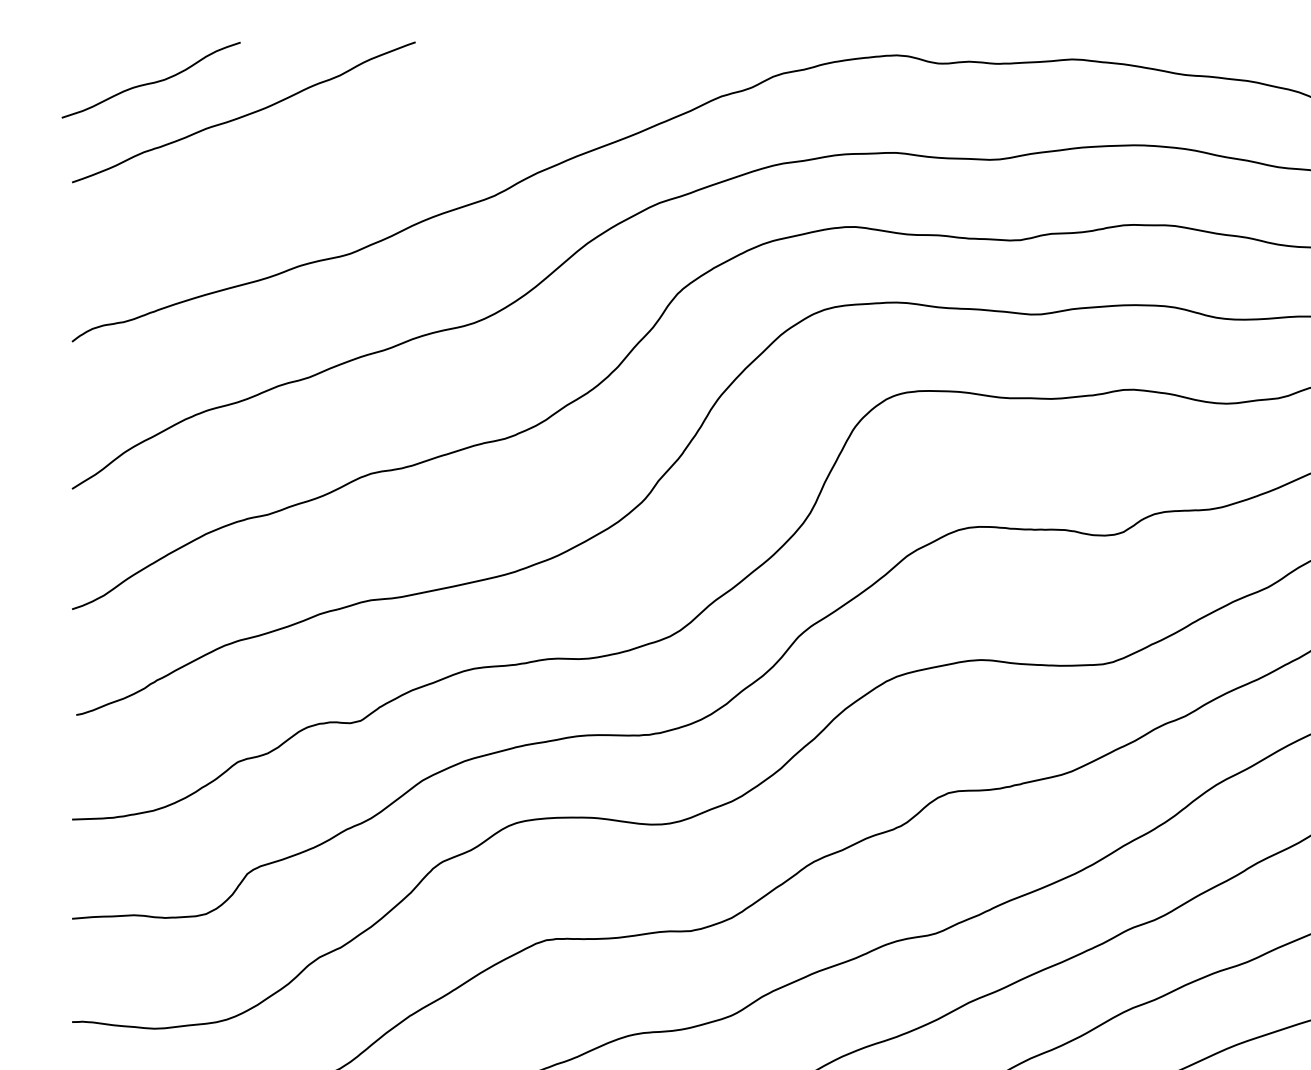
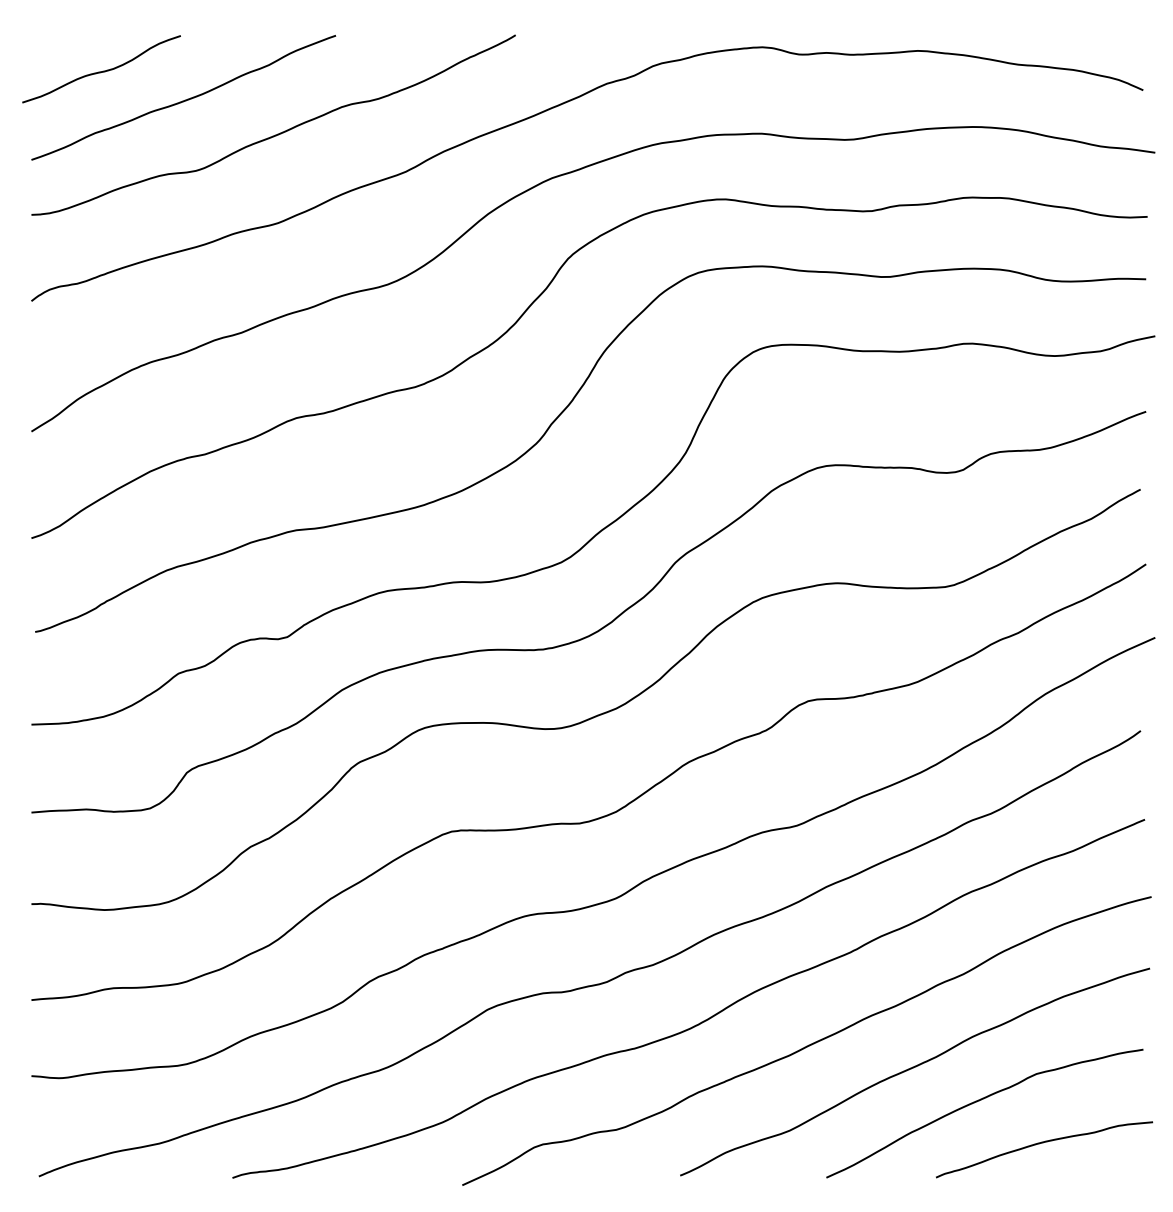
curve: (349, 152) -> (277, 133), added

